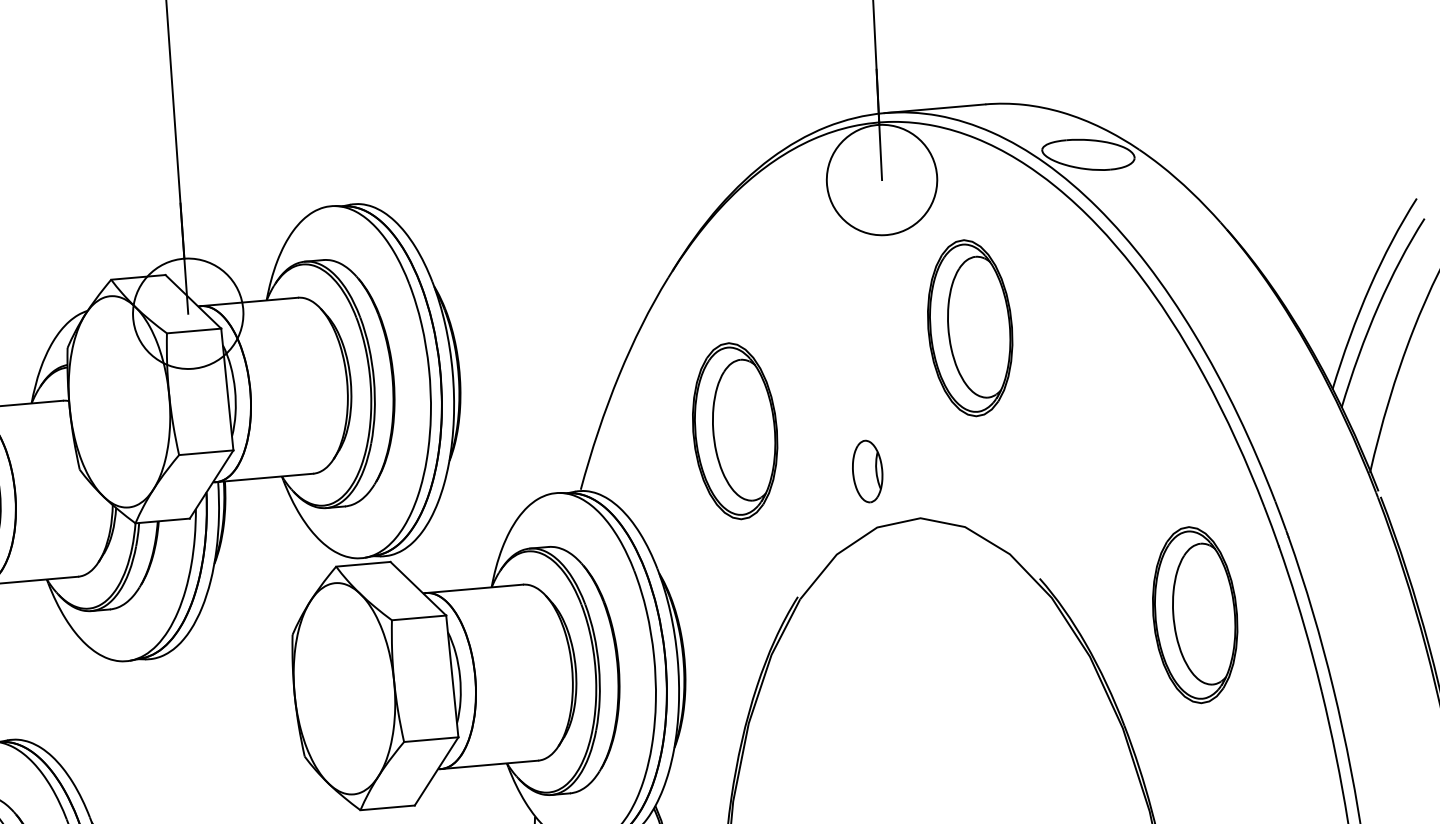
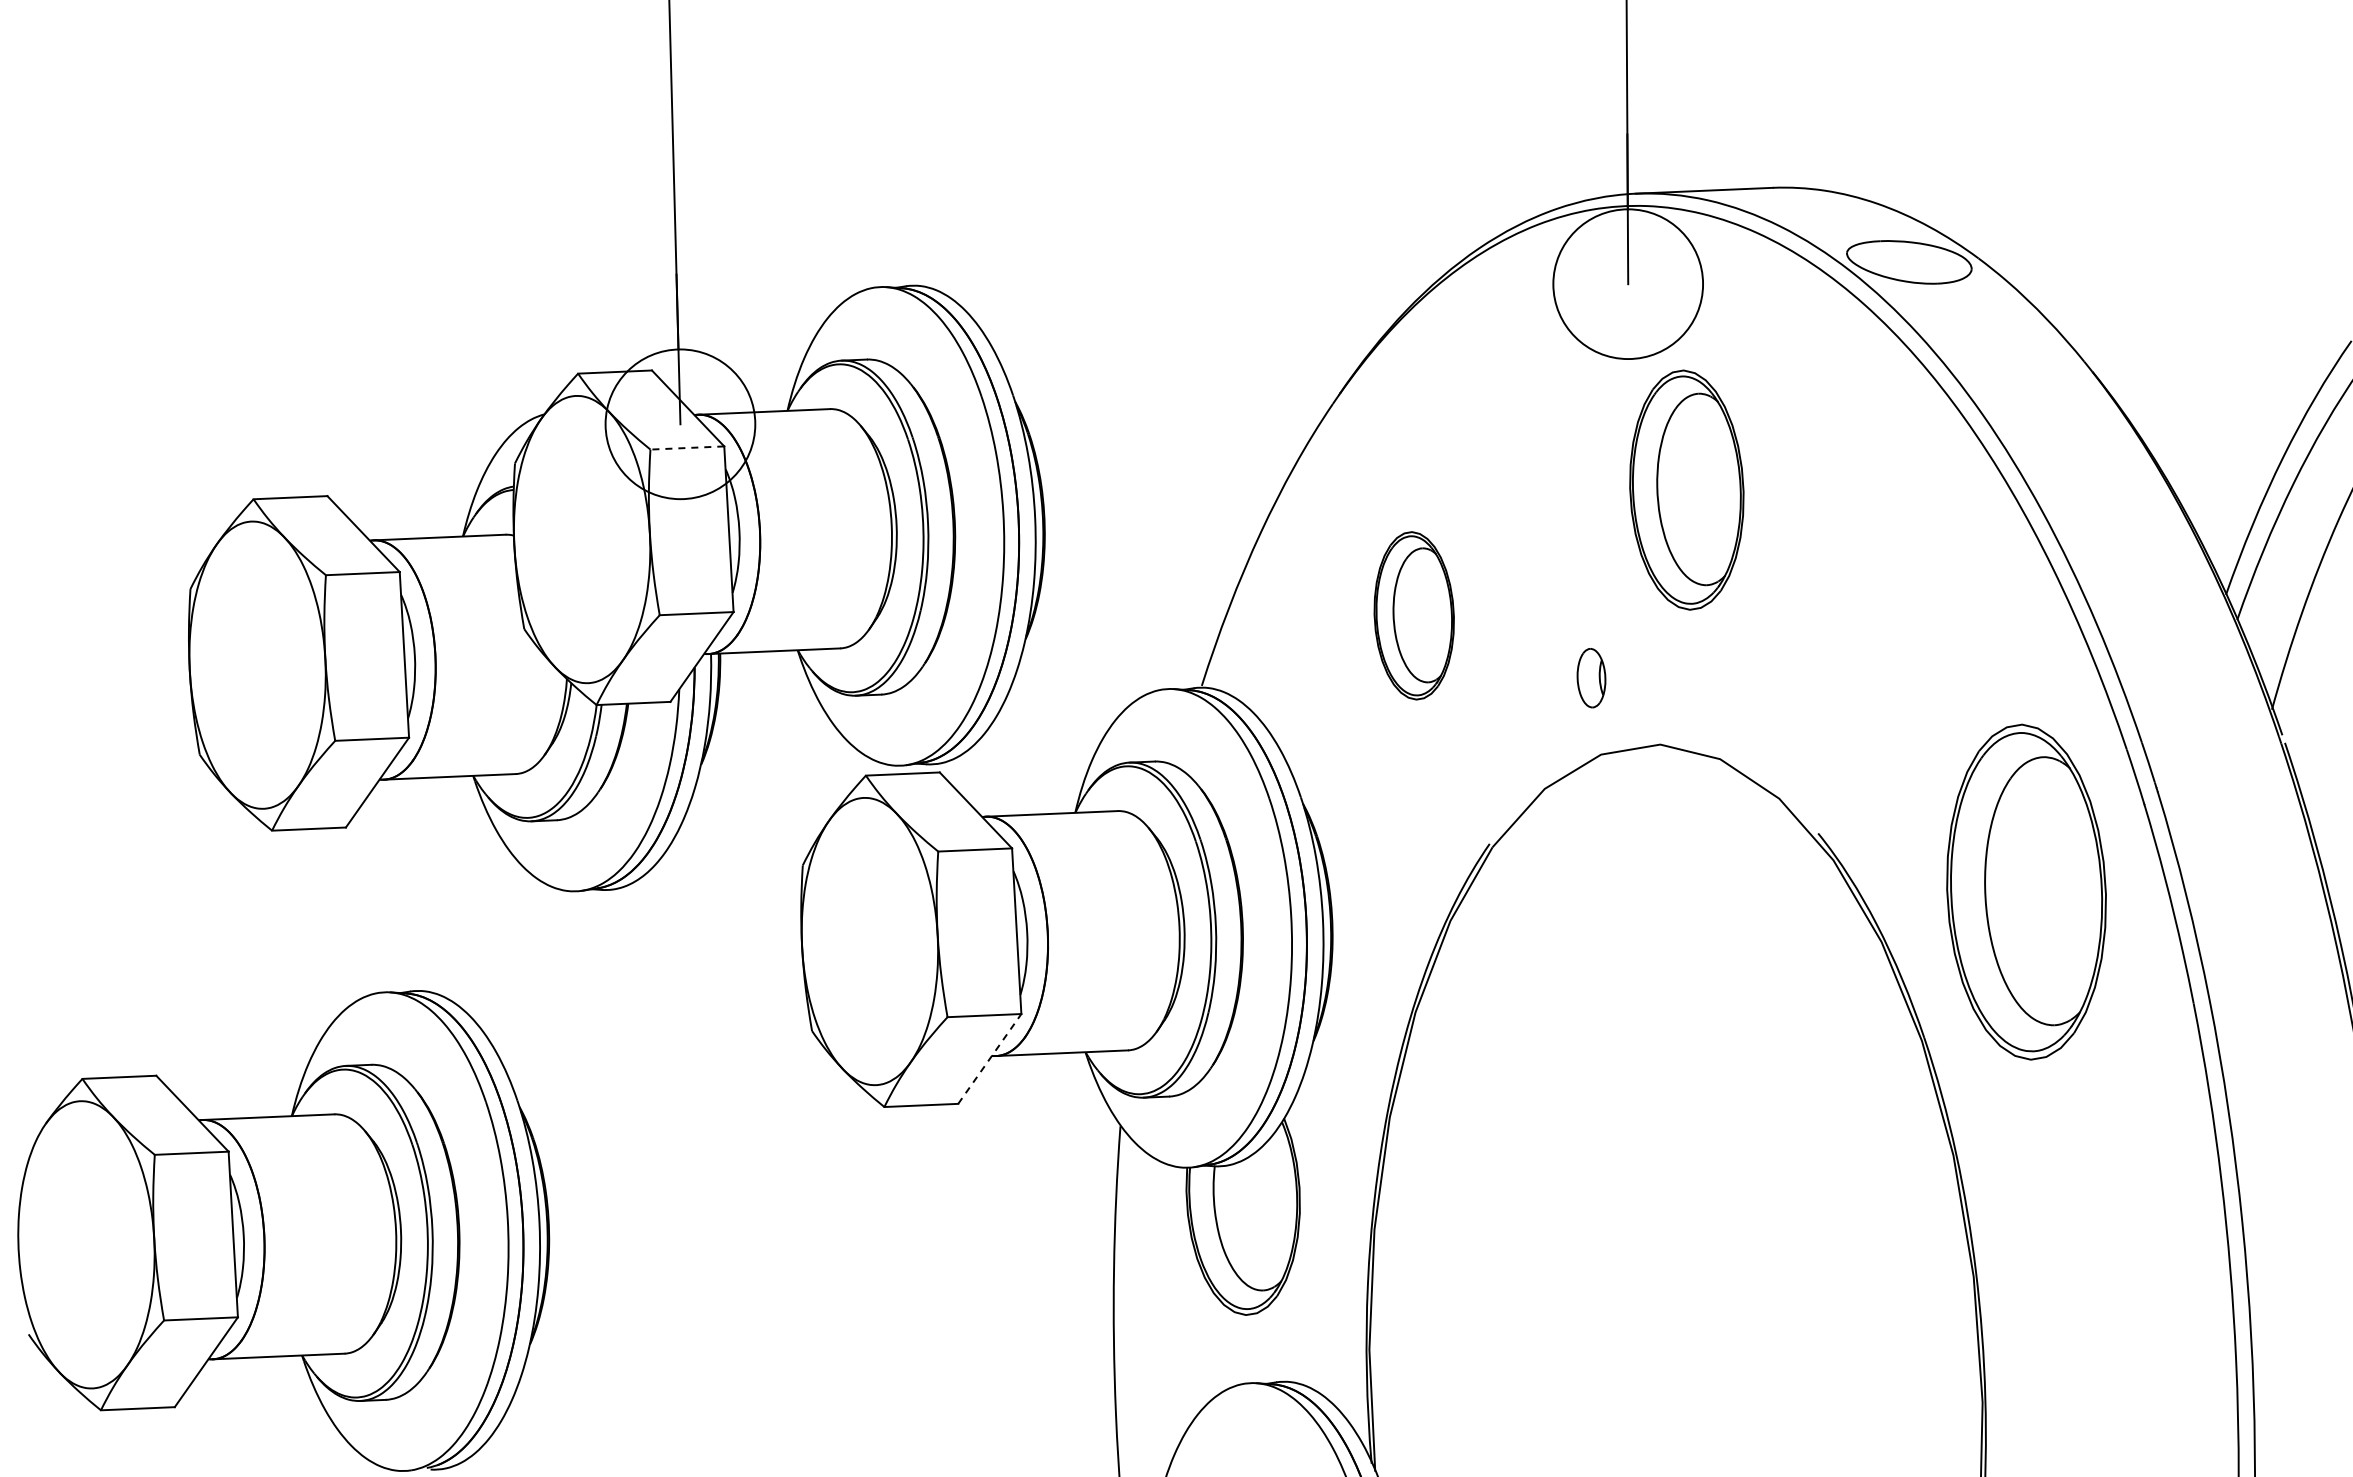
part: (969, 327) -> (1686, 489), moved
line: (194, 331) -> (687, 448), solid -> dashed
part: (734, 431) -> (1413, 615), size x0.7
part: (867, 471) -> (1591, 677), size x0.7
part: (1195, 614) -> (2026, 891), size x1.4
line: (436, 771) -> (989, 1058), solid -> dashed

